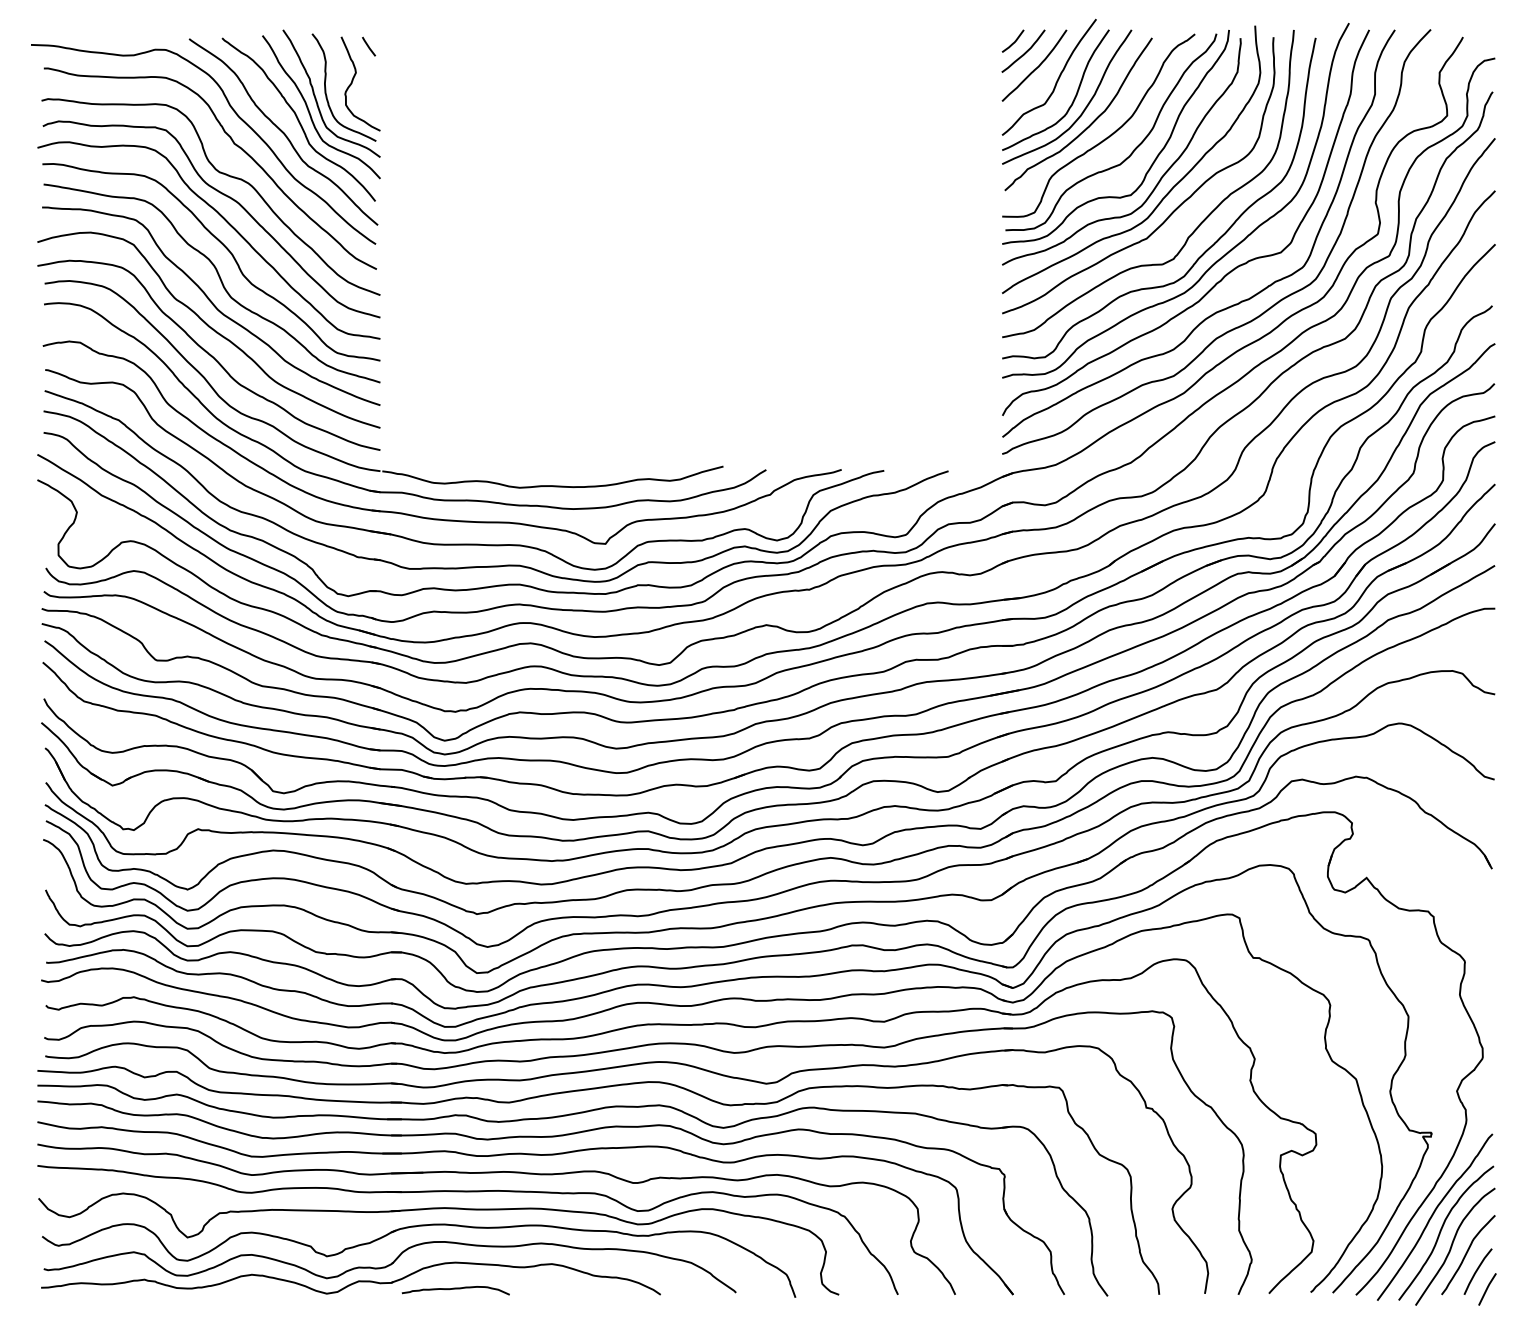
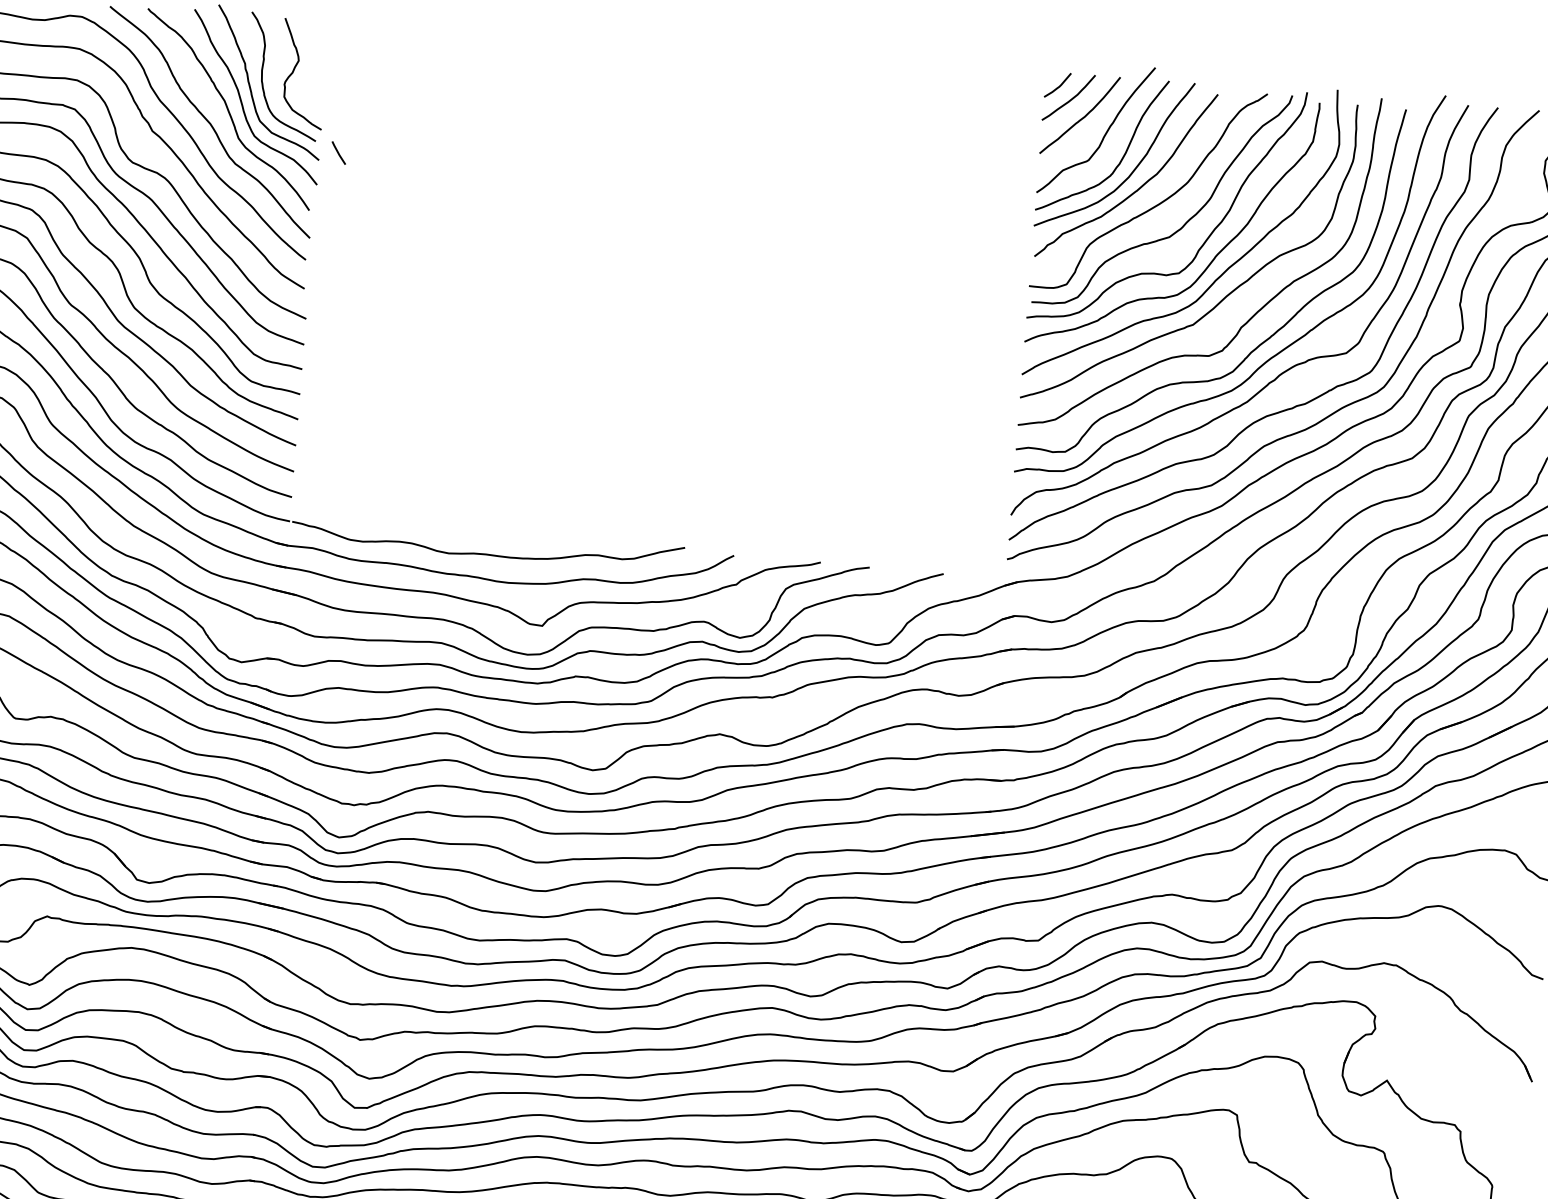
line: (369, 46) -> (339, 152), moved

